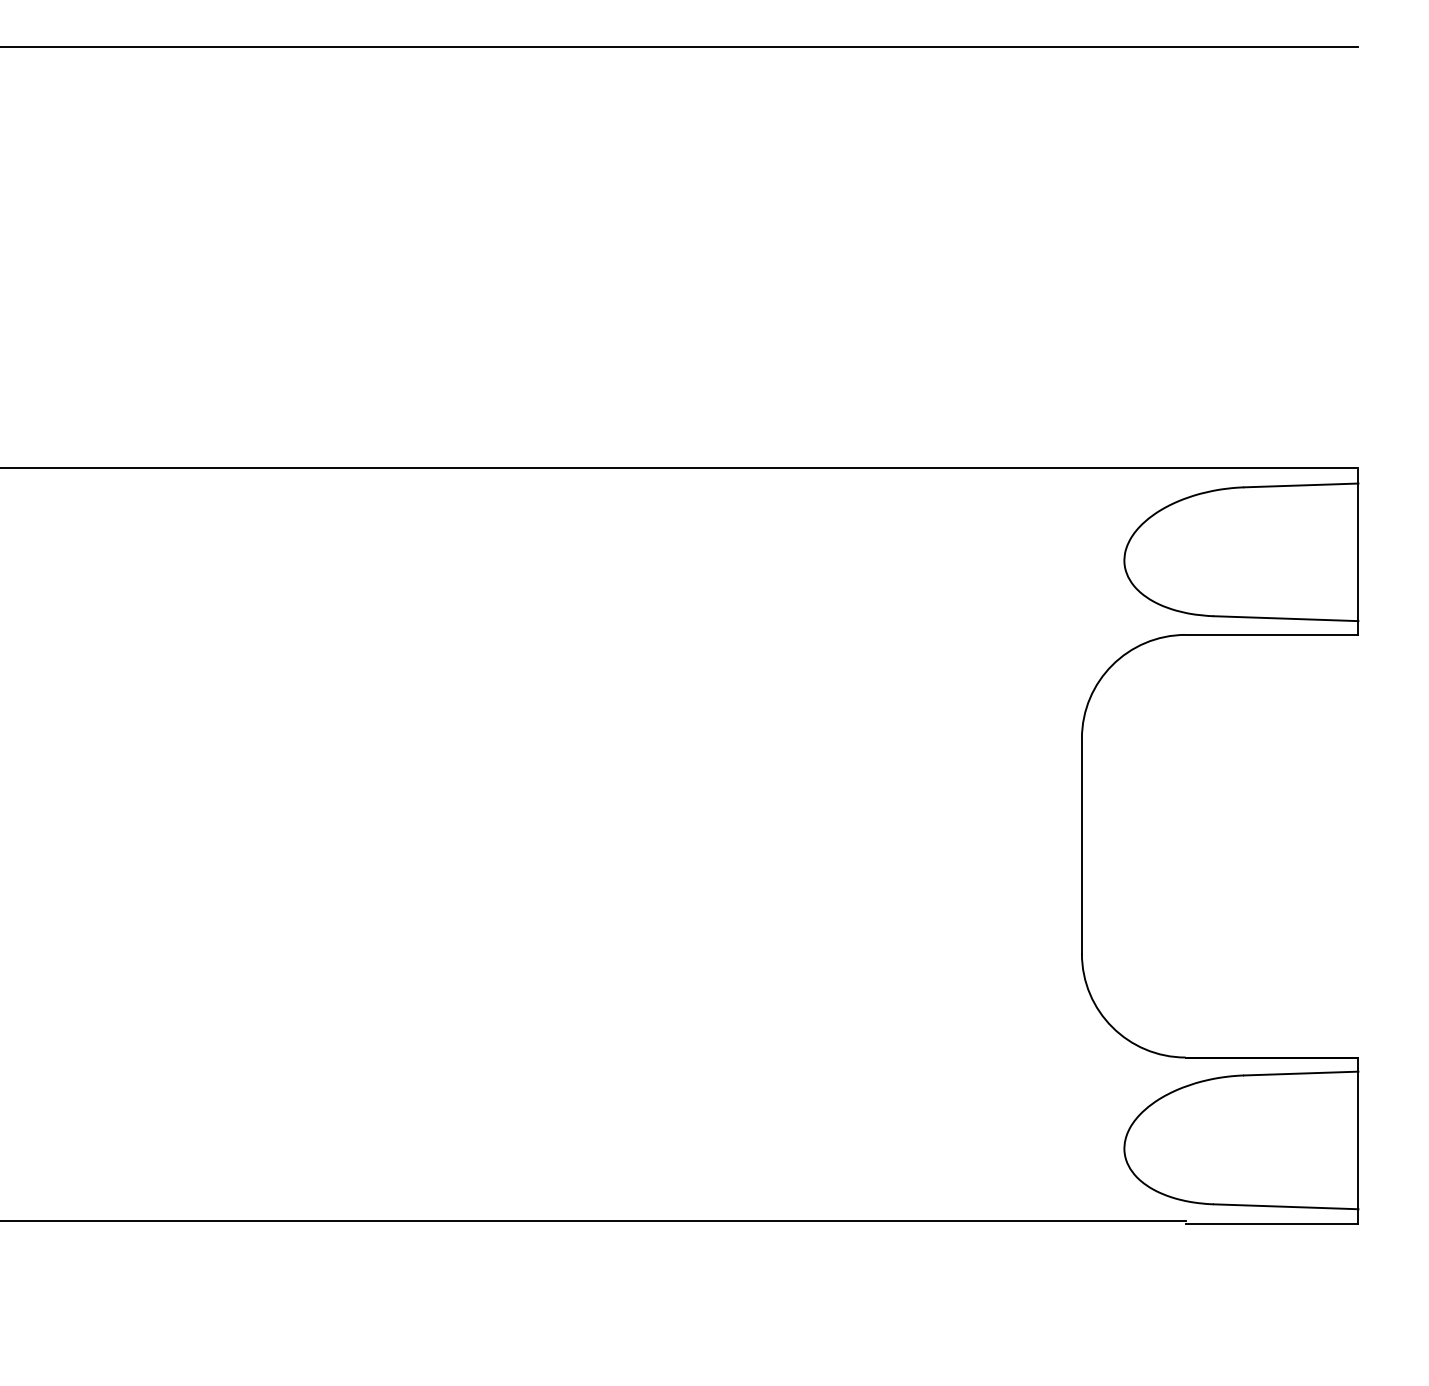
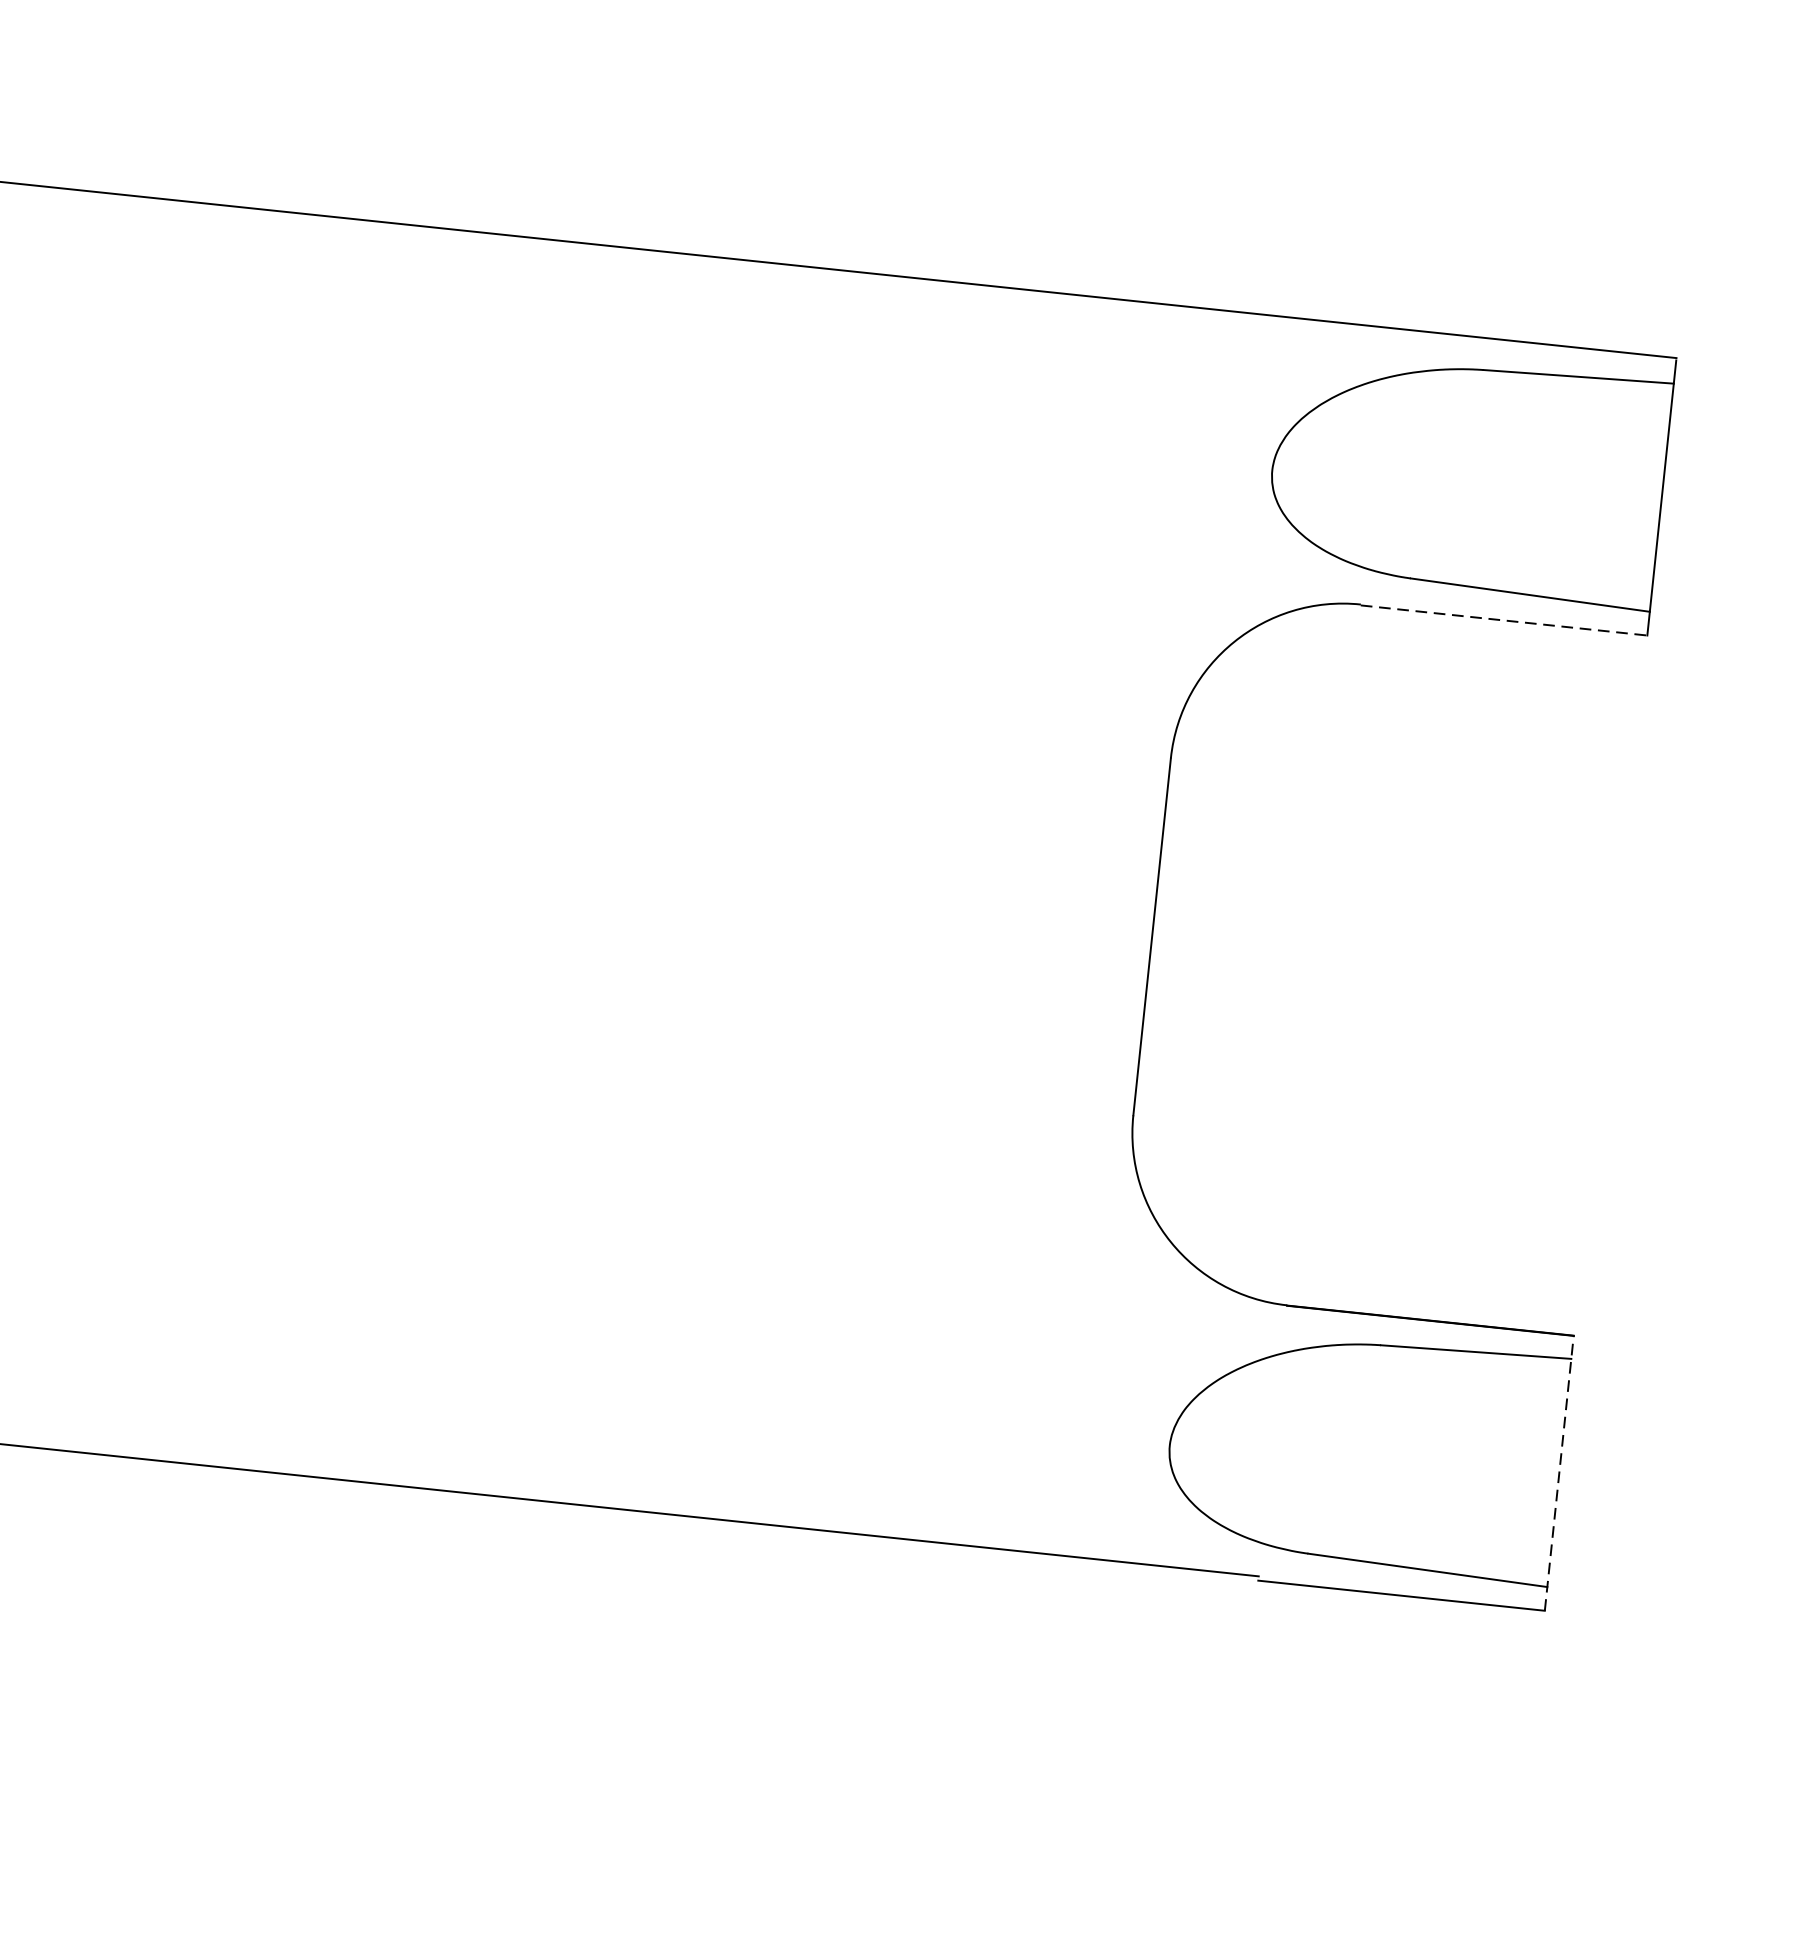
line: (1272, 635) -> (1504, 620), solid -> dashed
line: (1358, 1140) -> (1559, 1473), solid -> dashed

